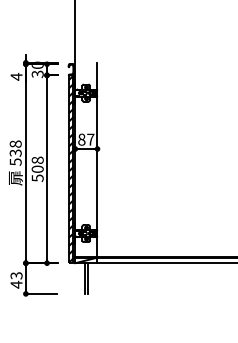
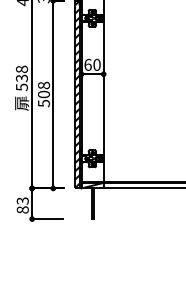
text: (86, 139) -> (92, 64), 87 -> 60
text: (16, 284) -> (22, 209), 43 -> 83

